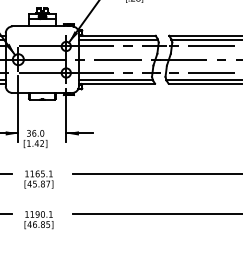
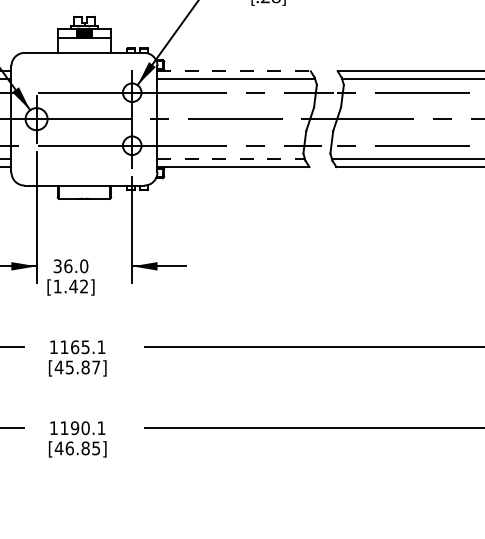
line: (117, 35) -> (234, 70), solid -> dashed
line: (115, 79) -> (230, 158), solid -> dashed

